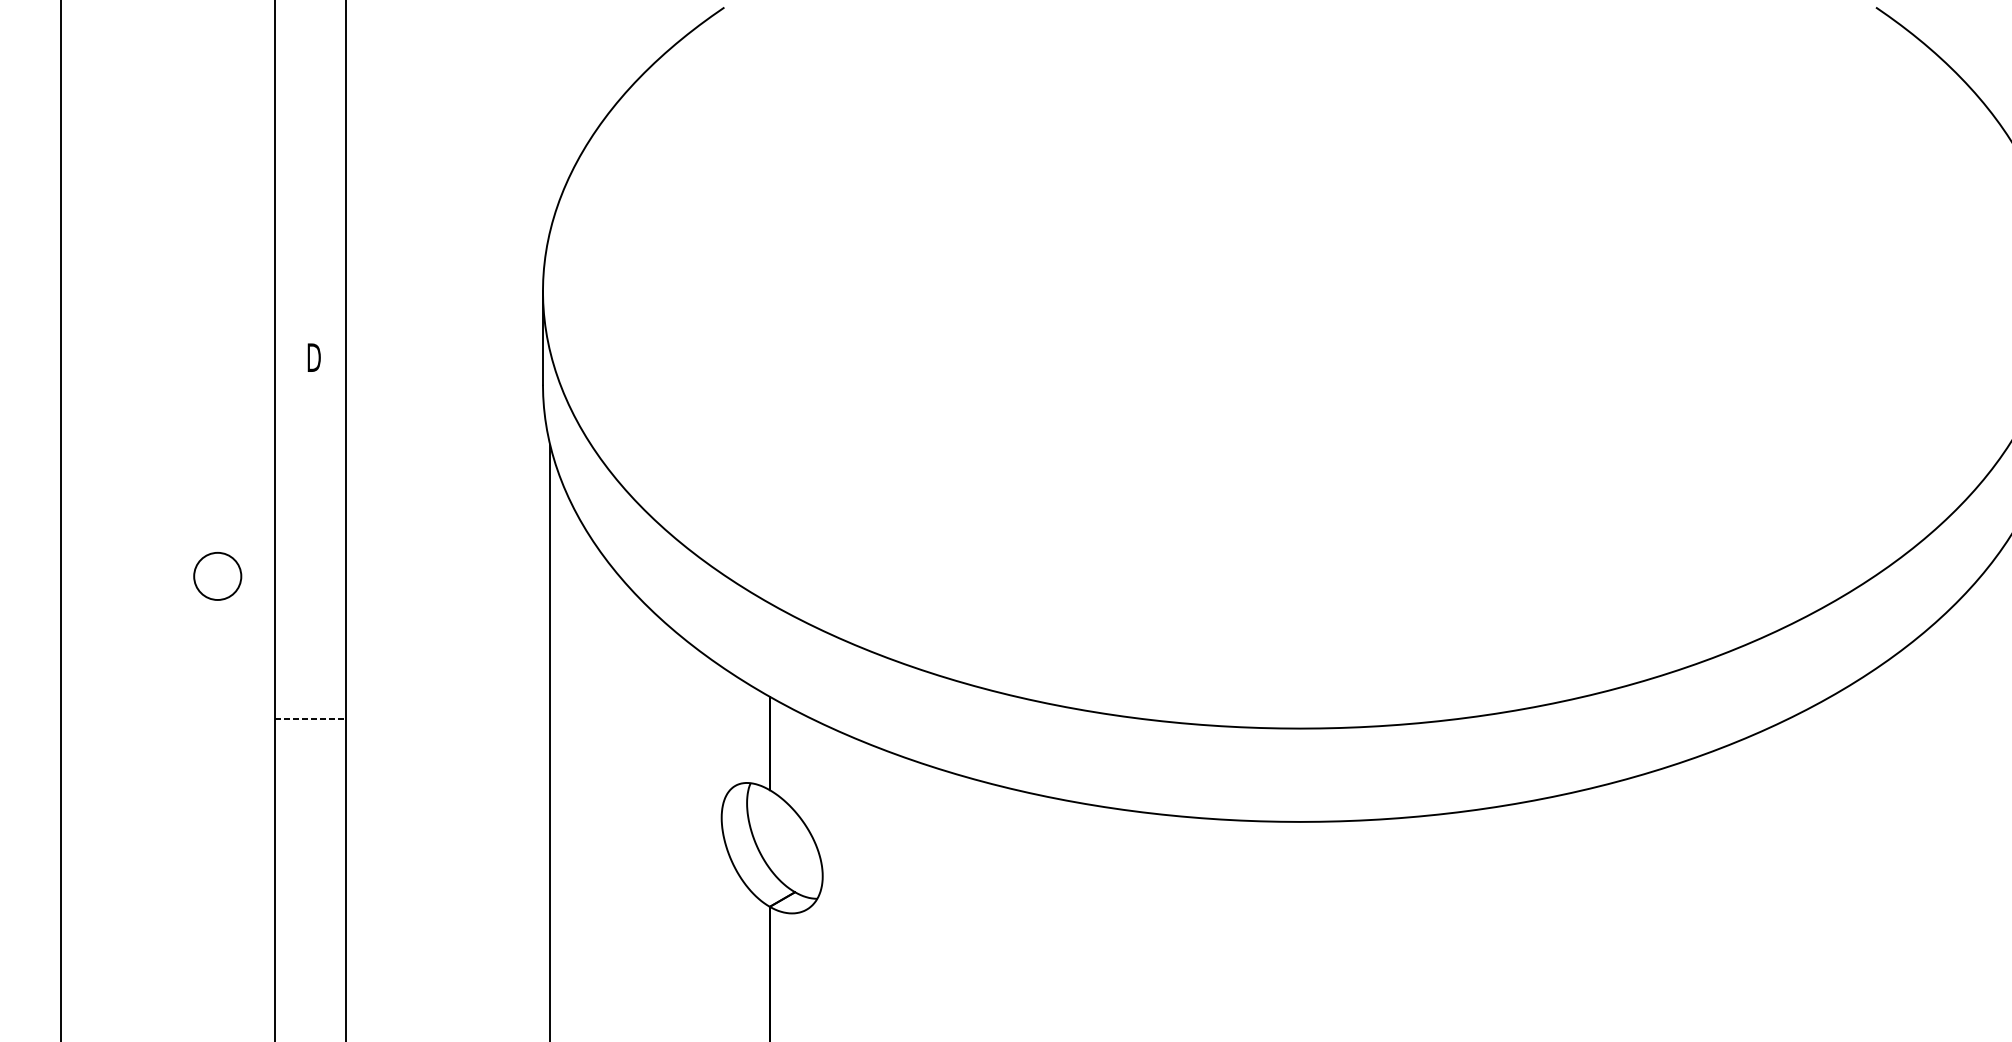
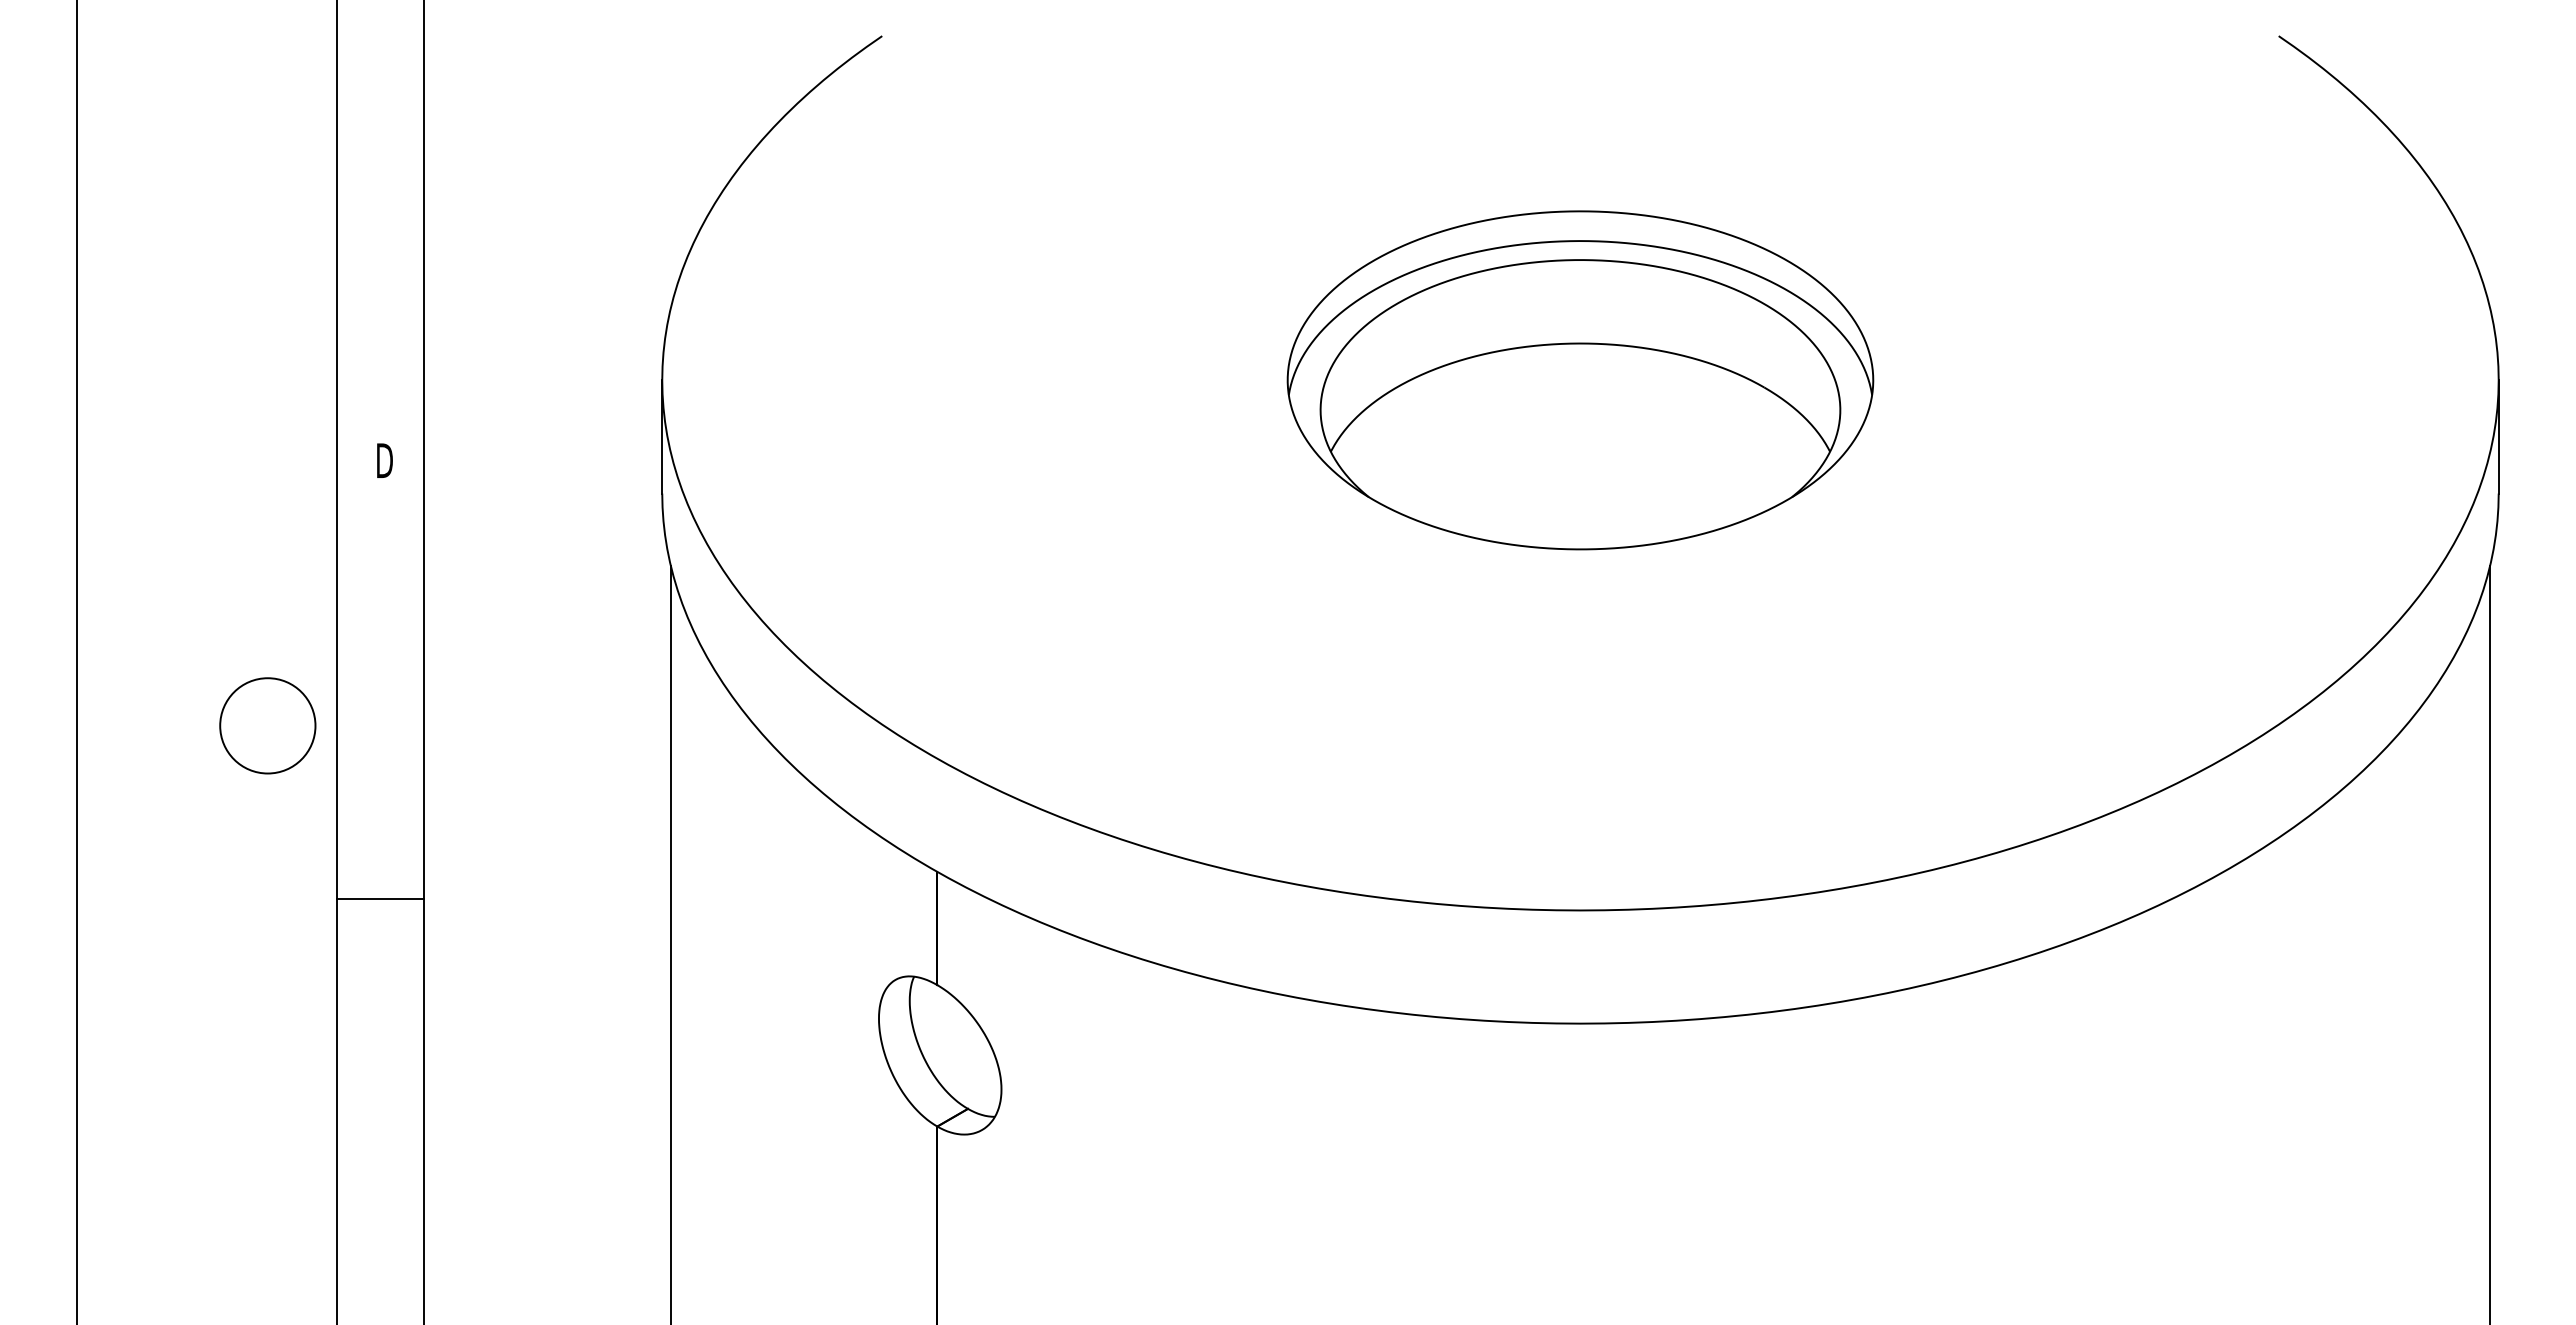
part: (1300, 291) -> (1580, 380), added
circle: (217, 576) -> (267, 725), size x1.67
line: (310, 719) -> (380, 899), dashed -> solid

